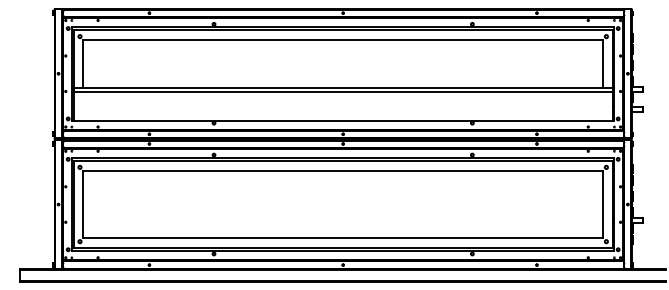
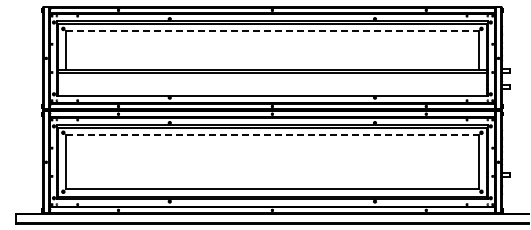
line: (343, 39) -> (272, 31), solid -> dashed
line: (343, 170) -> (272, 135), solid -> dashed

